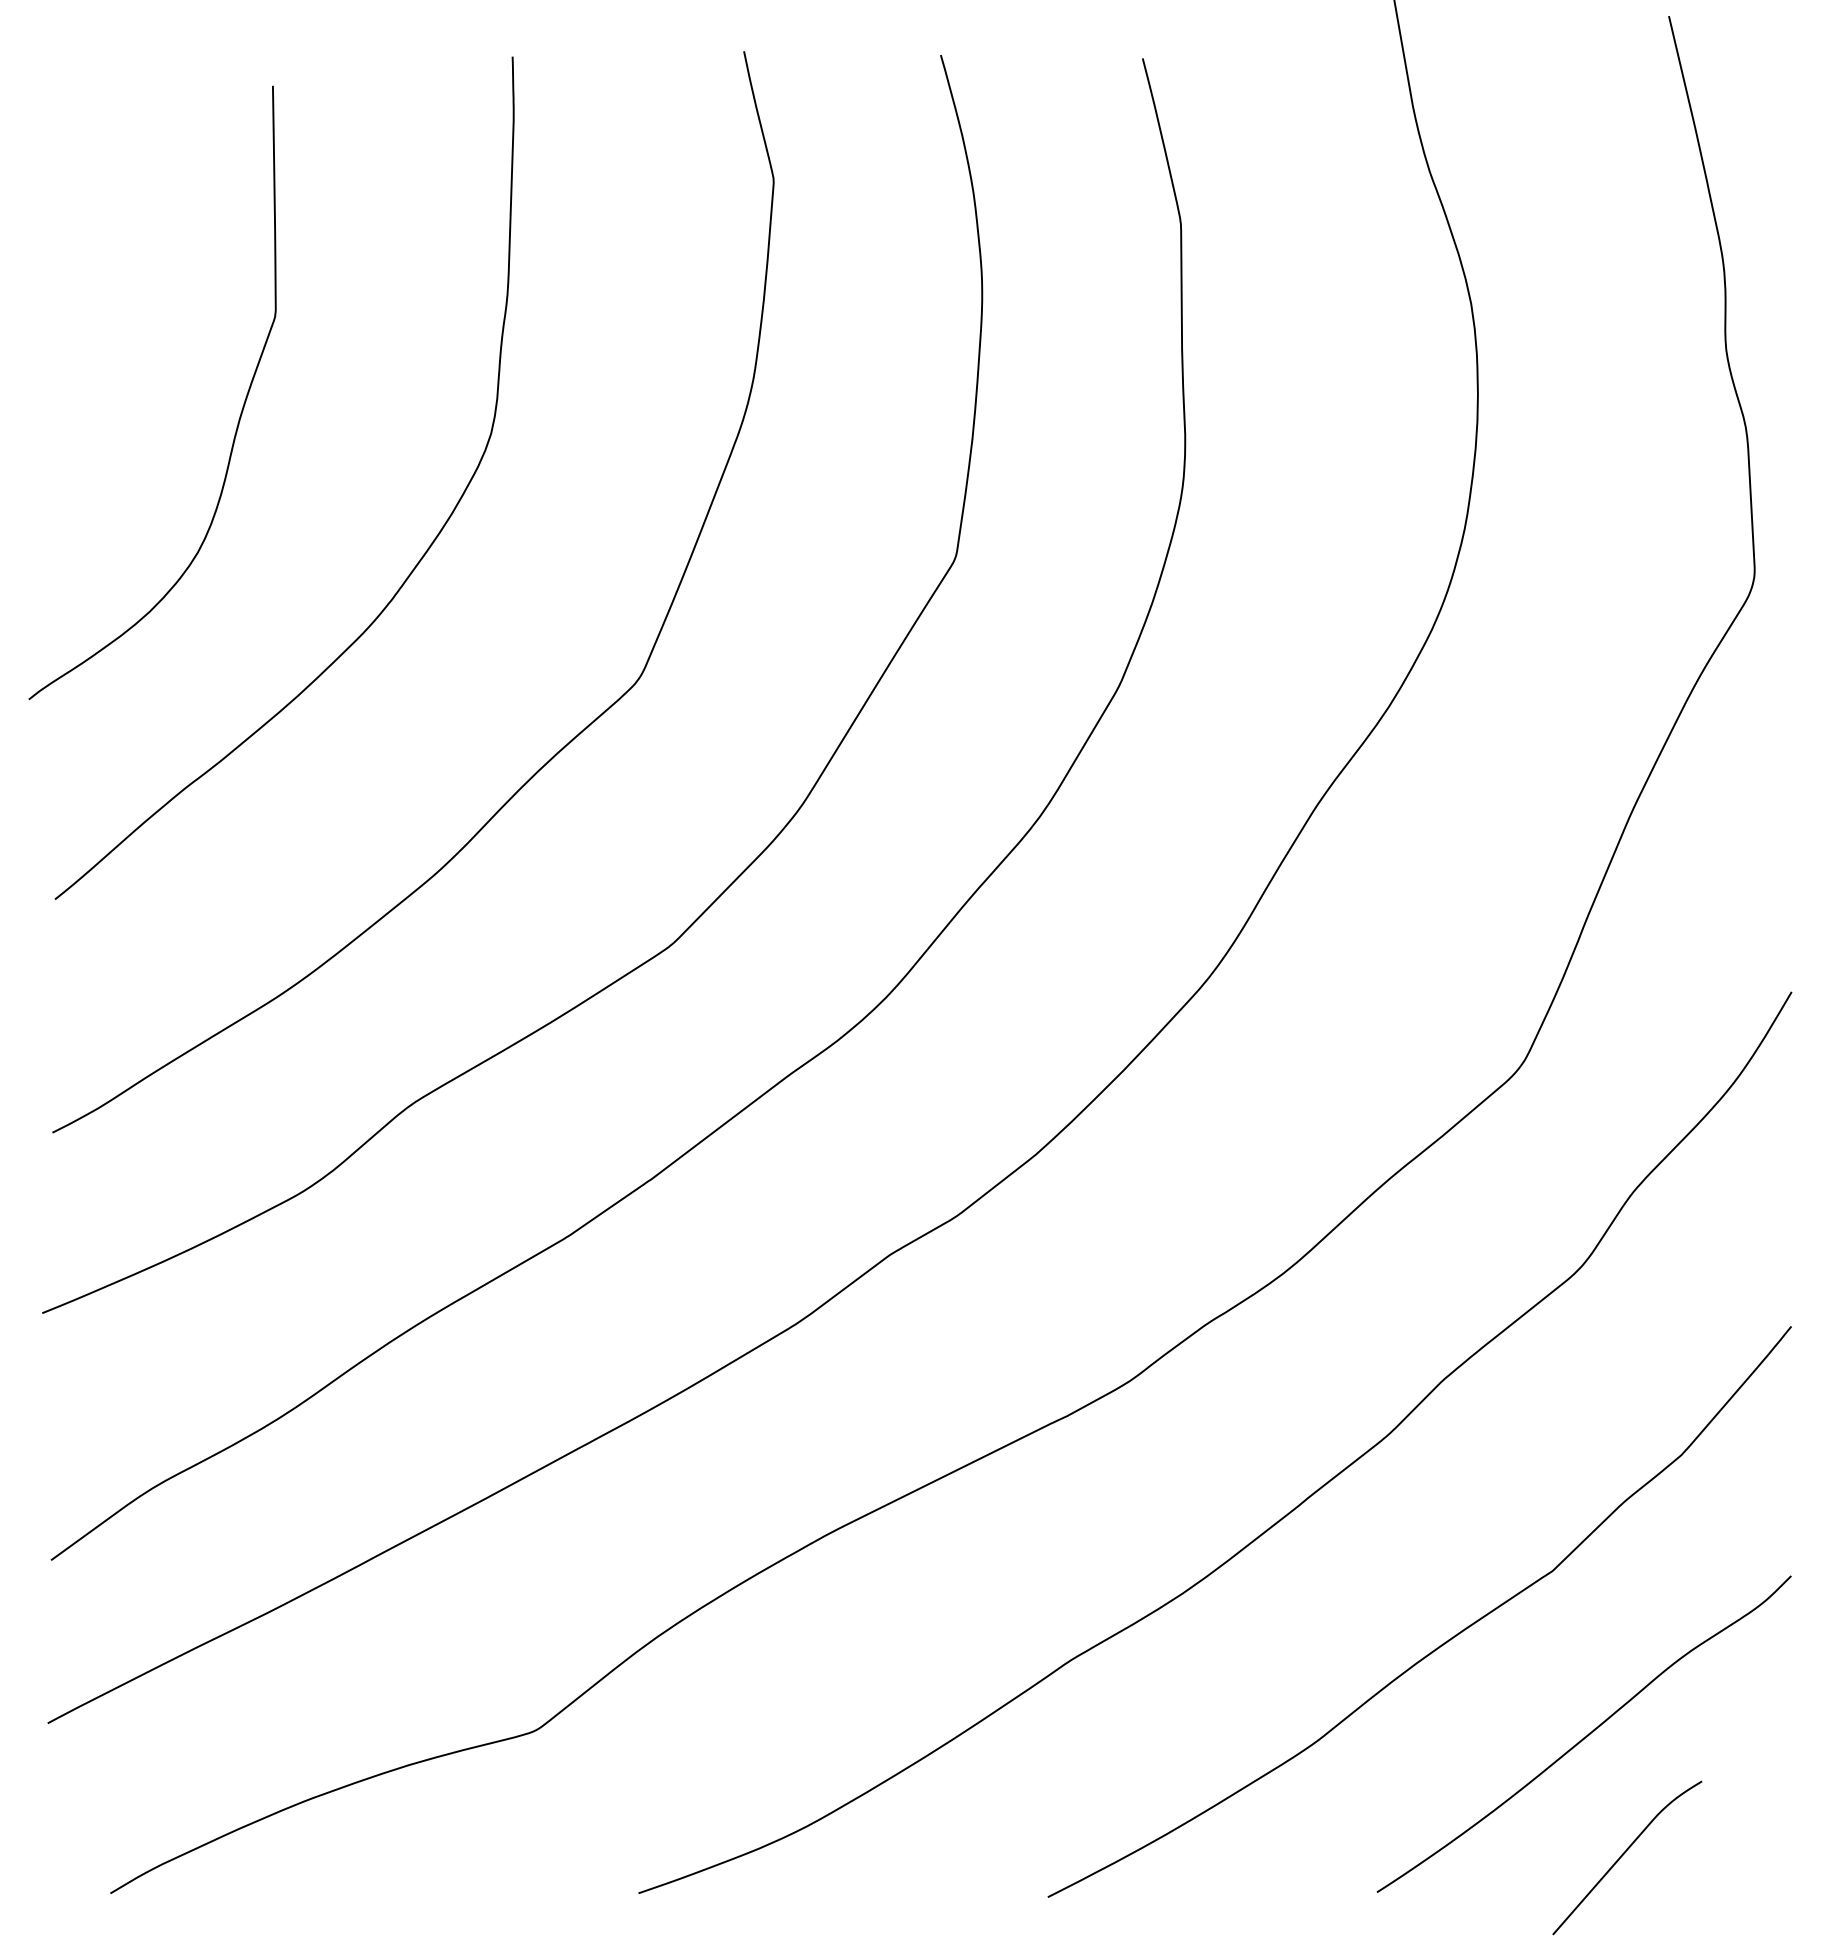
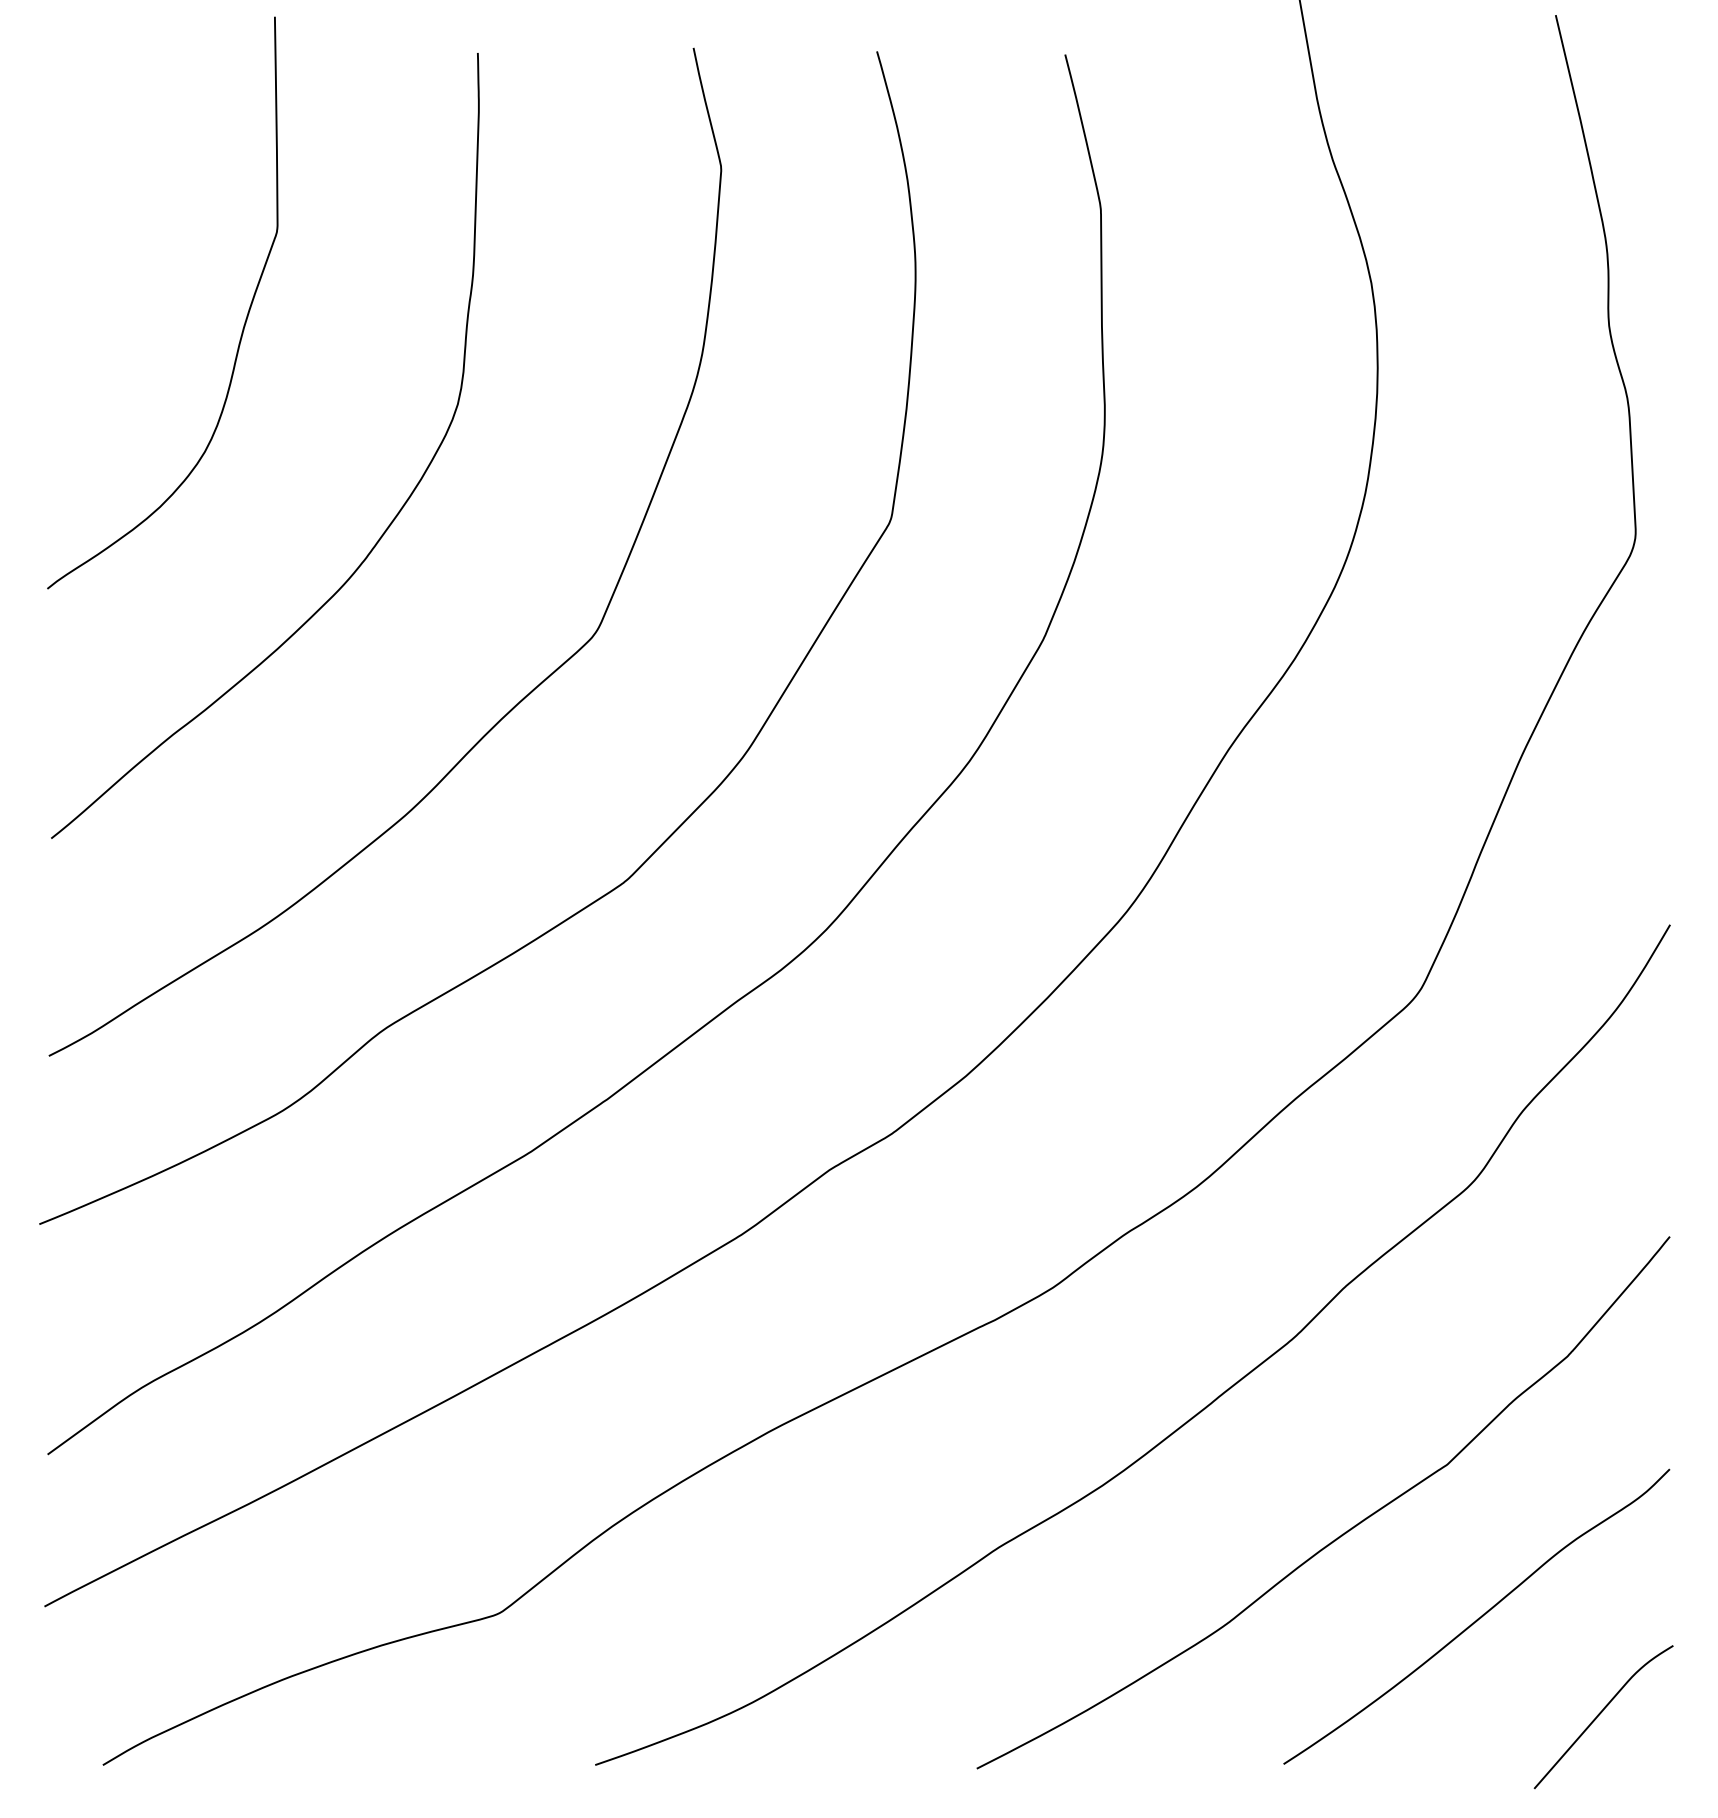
curve: (238, 419) -> (242, 327), moved
curve: (1624, 1854) -> (1601, 1713), moved

